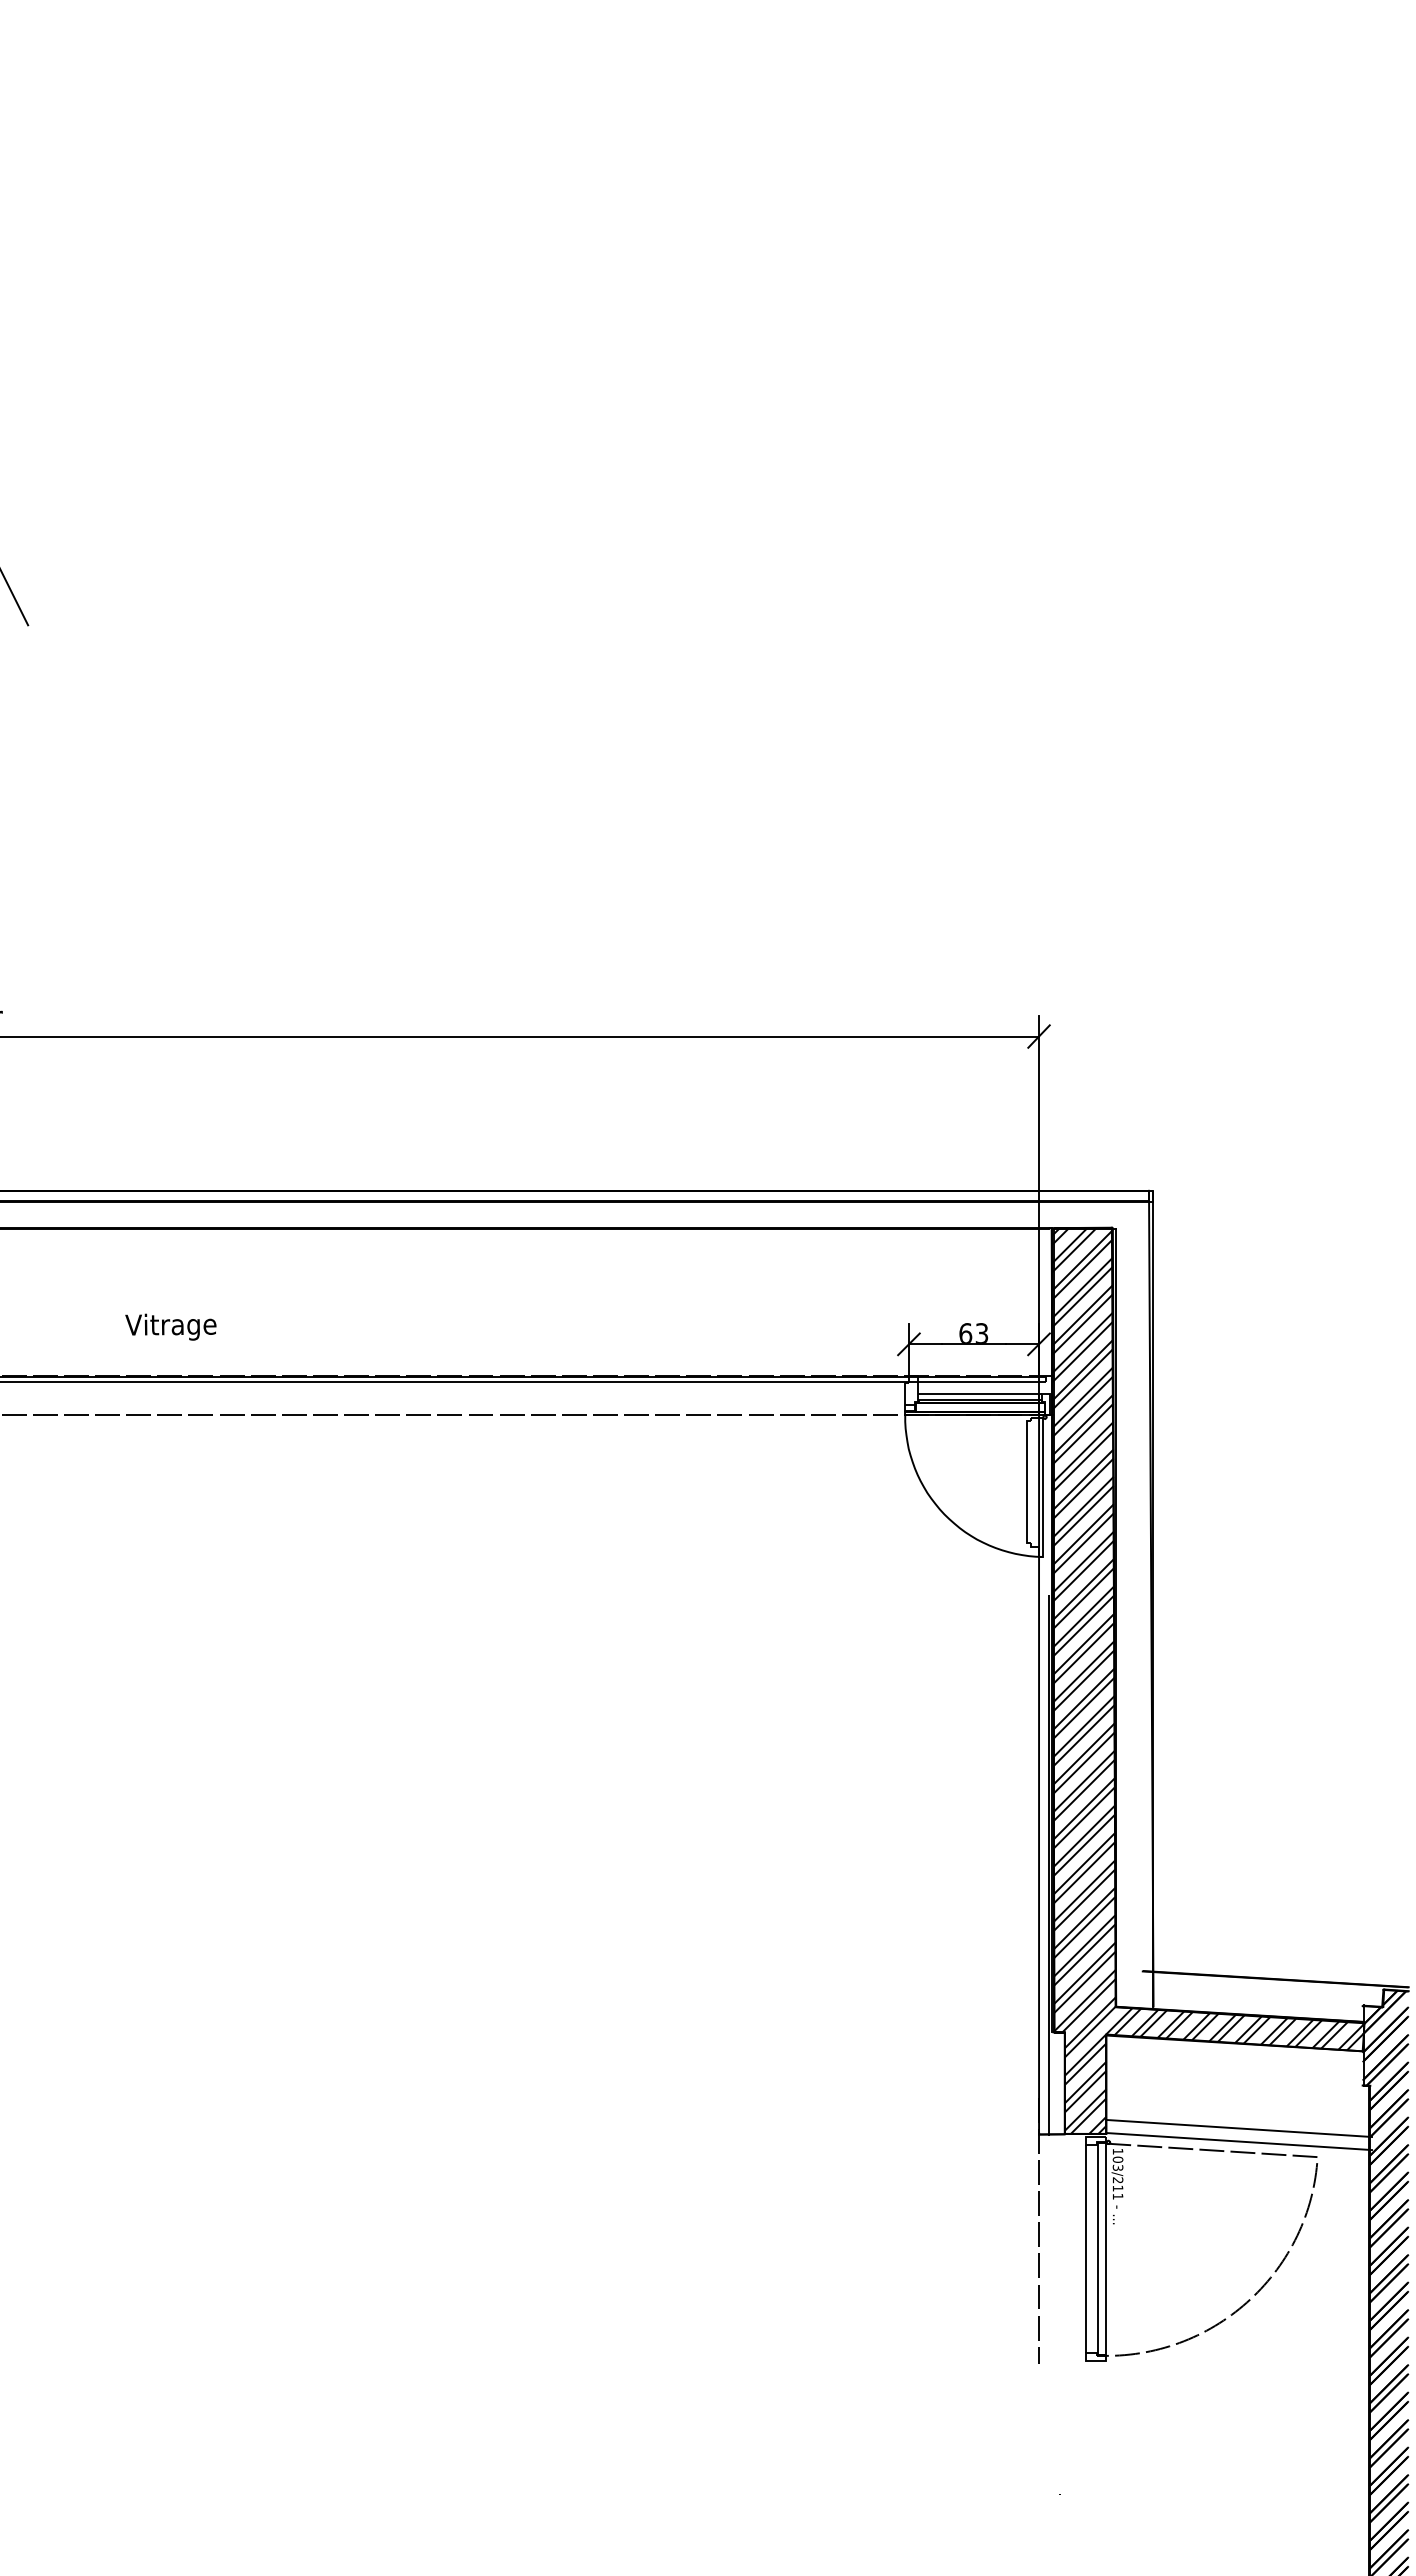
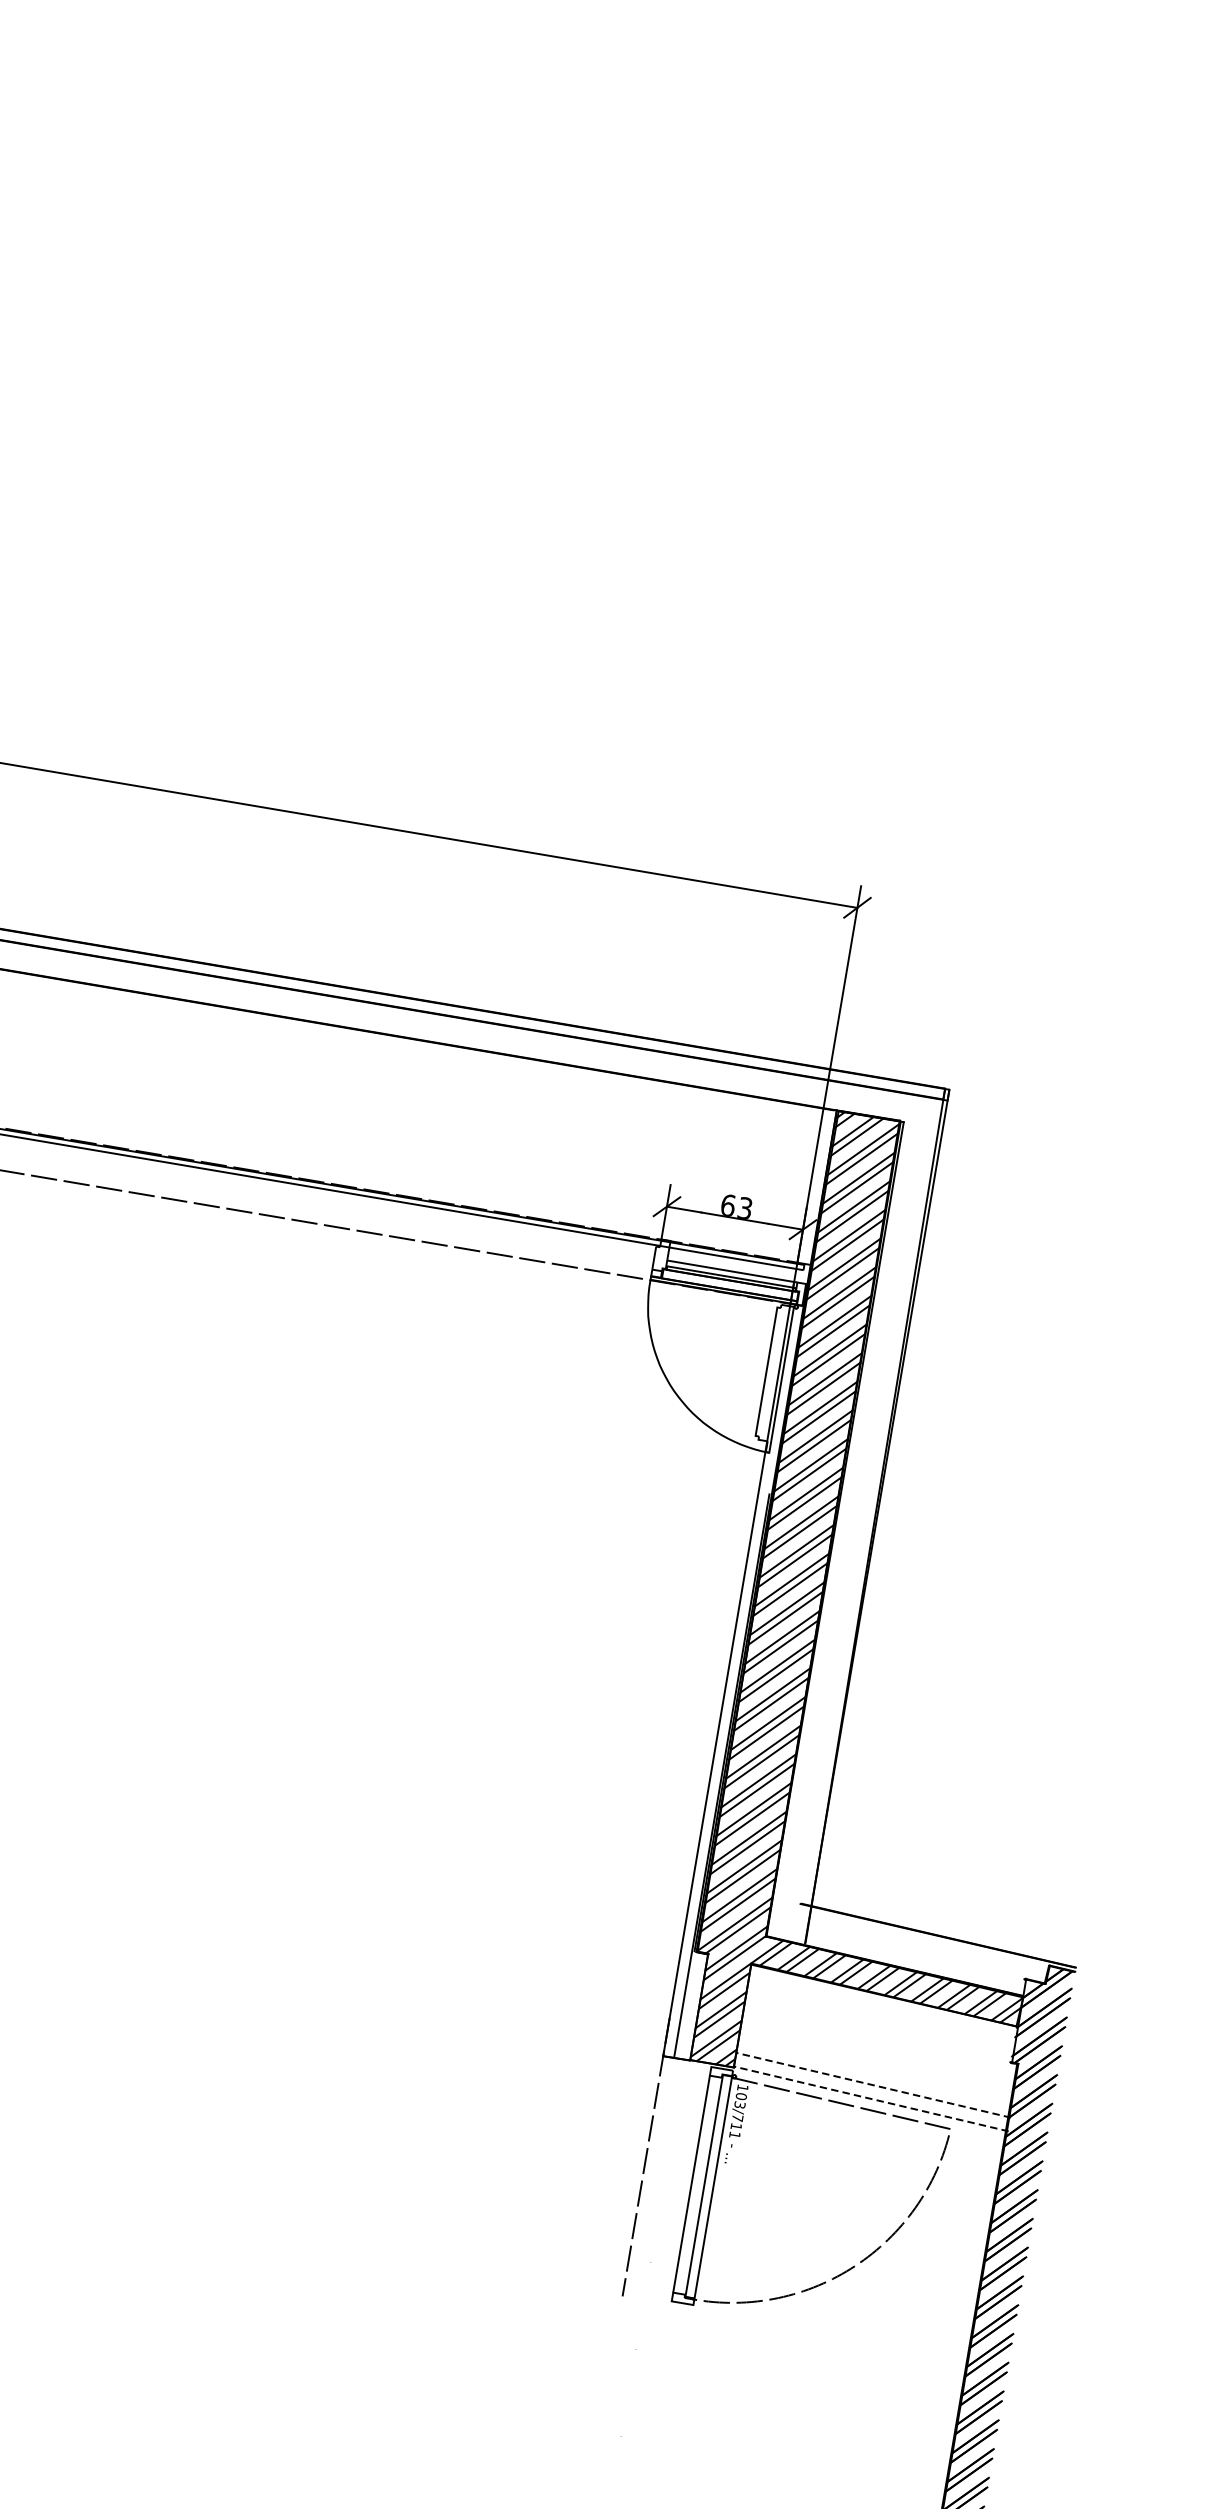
line: (1239, 2128) -> (873, 2085), solid -> dashed
line: (1239, 2141) -> (871, 2098), solid -> dashed
text: (1118, 2180) -> (738, 2118), 103/211 -> 103/711

